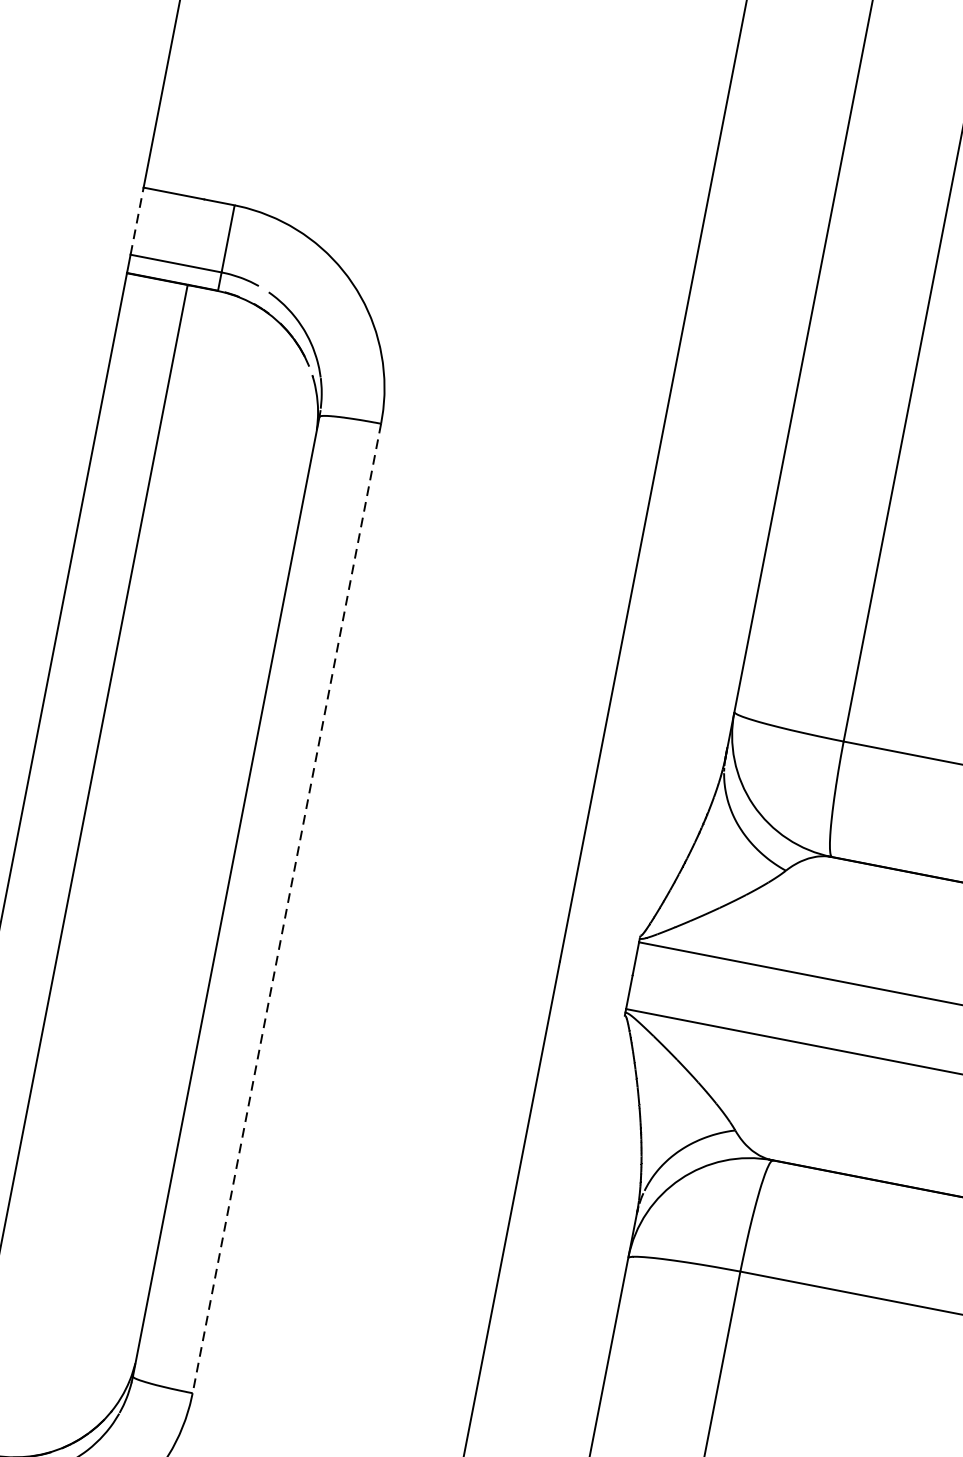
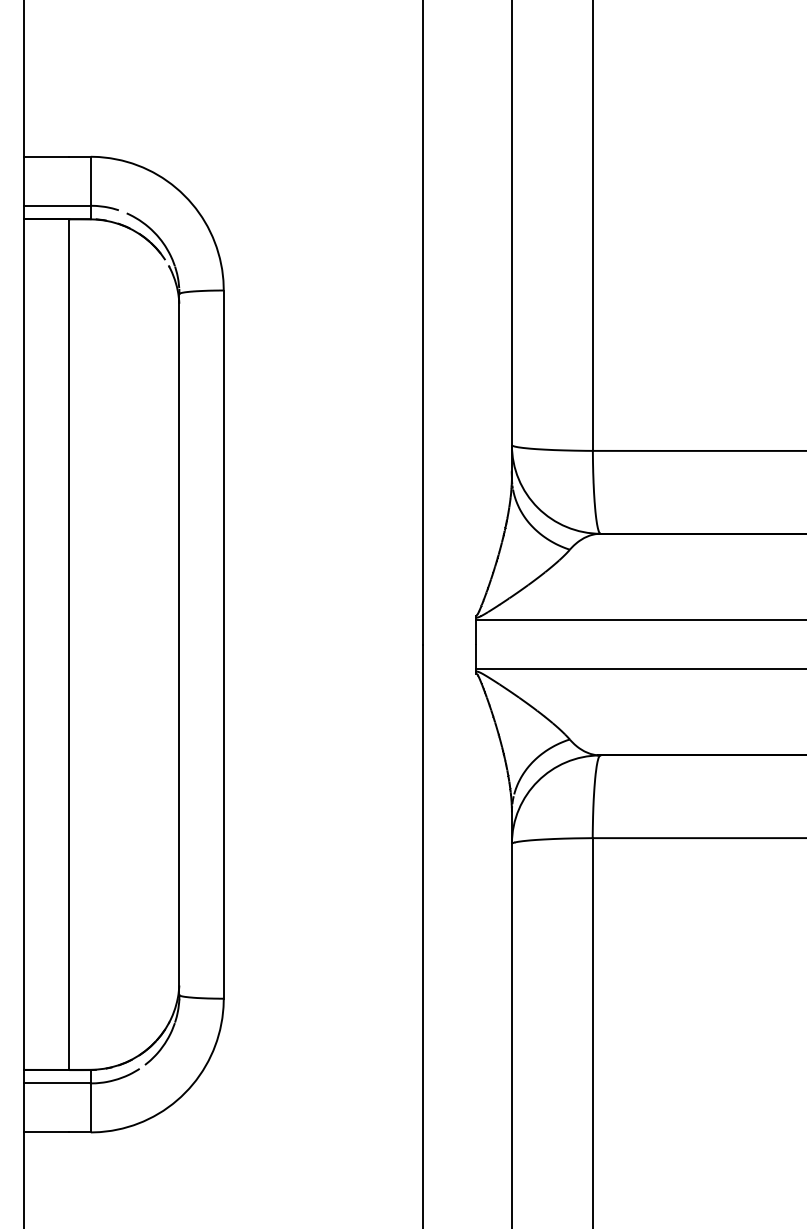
line: (137, 221) -> (24, 181), dashed -> solid
line: (286, 909) -> (223, 645), dashed -> solid

